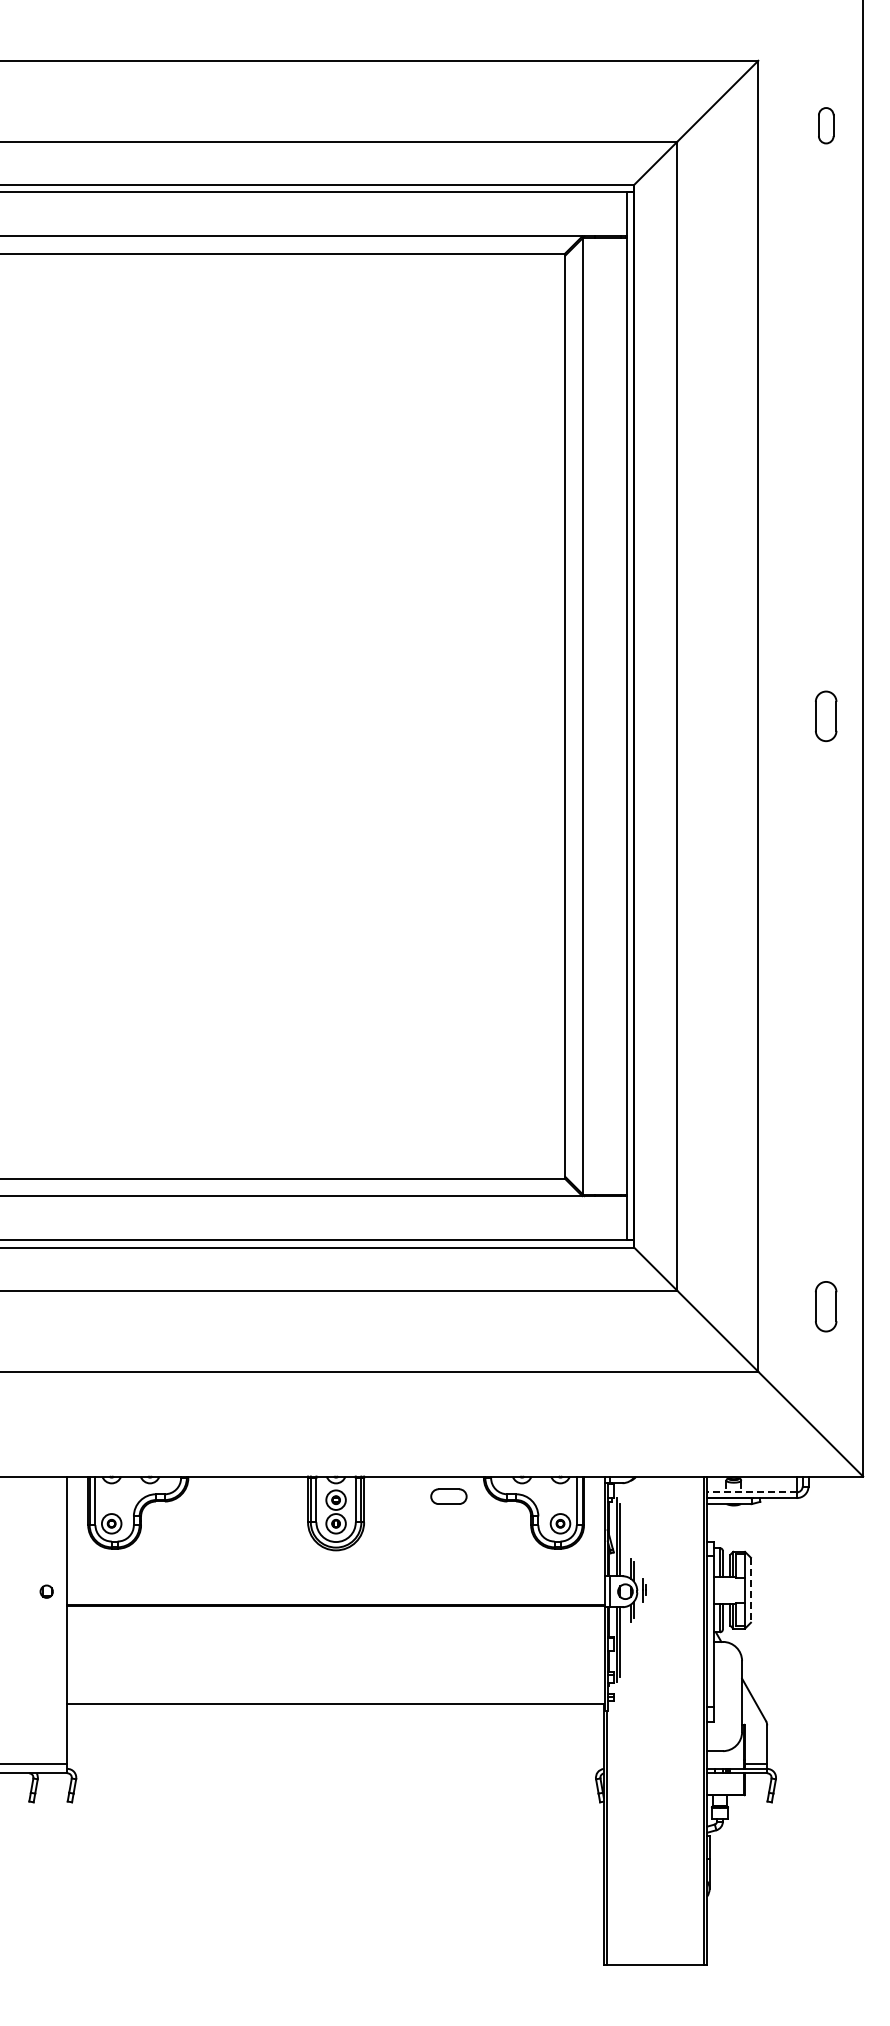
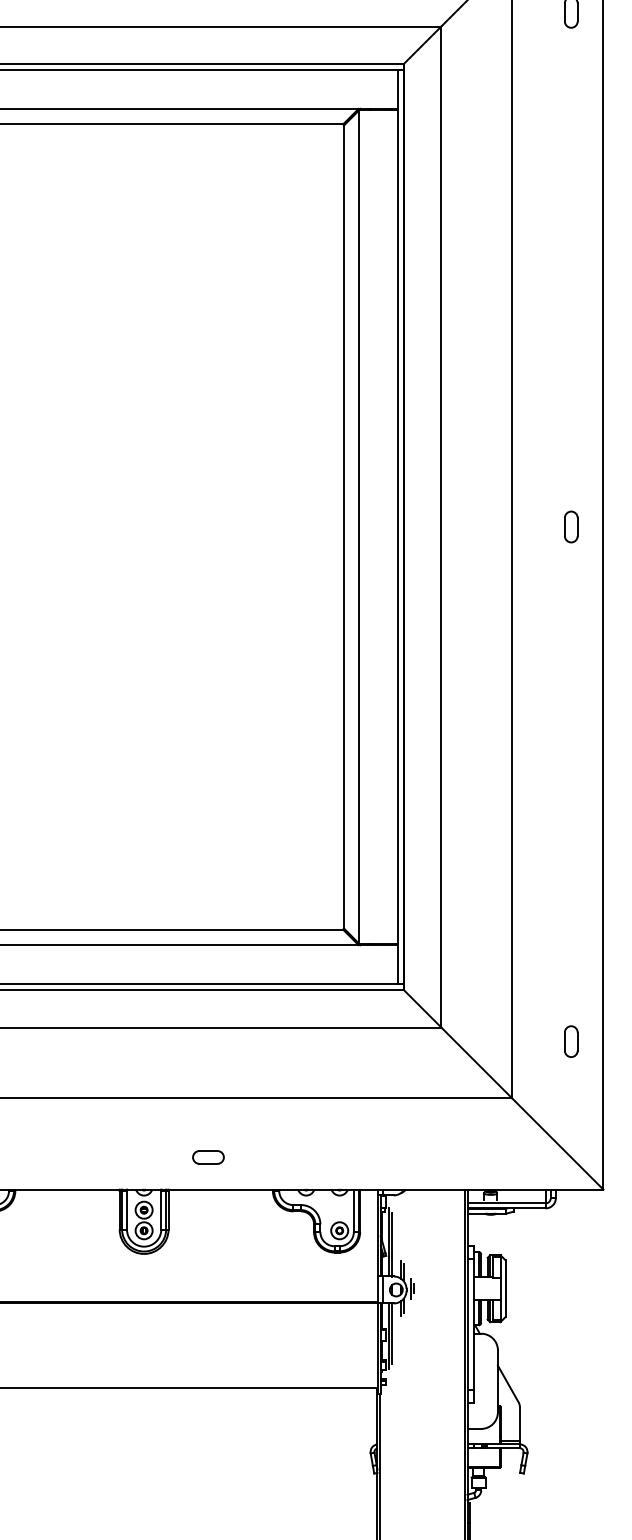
part: (826, 715) -> (571, 526), size x0.71
part: (826, 1306) -> (571, 1041), size x0.71
line: (751, 1492) -> (506, 1203), dashed -> solid
part: (448, 1496) -> (208, 1157), moved
line: (750, 1590) -> (505, 1288), dashed -> solid

